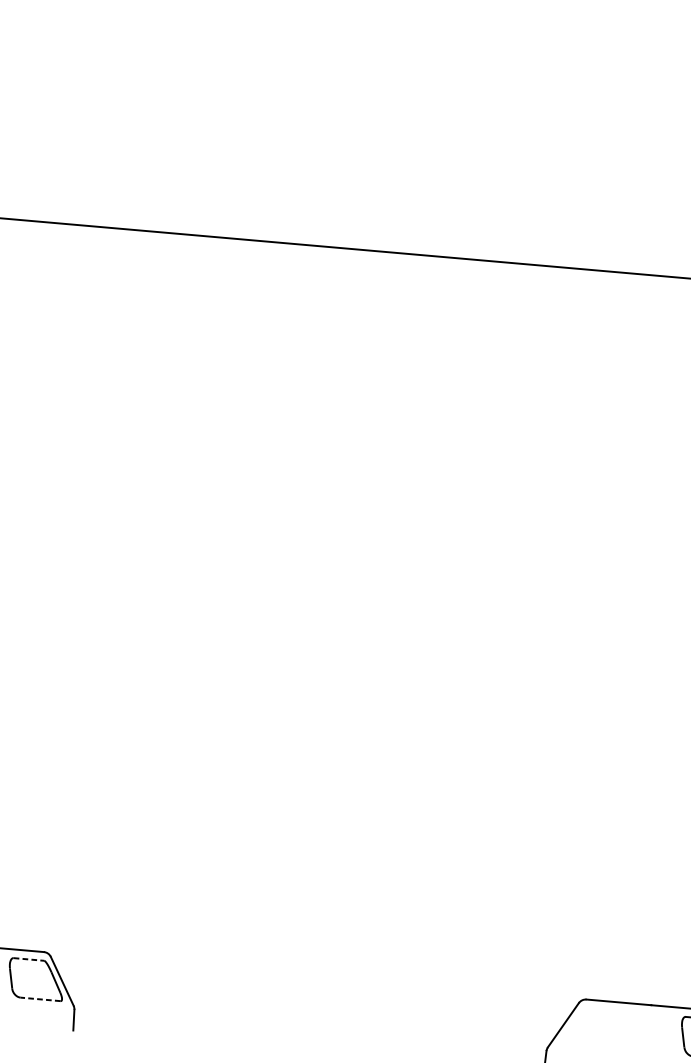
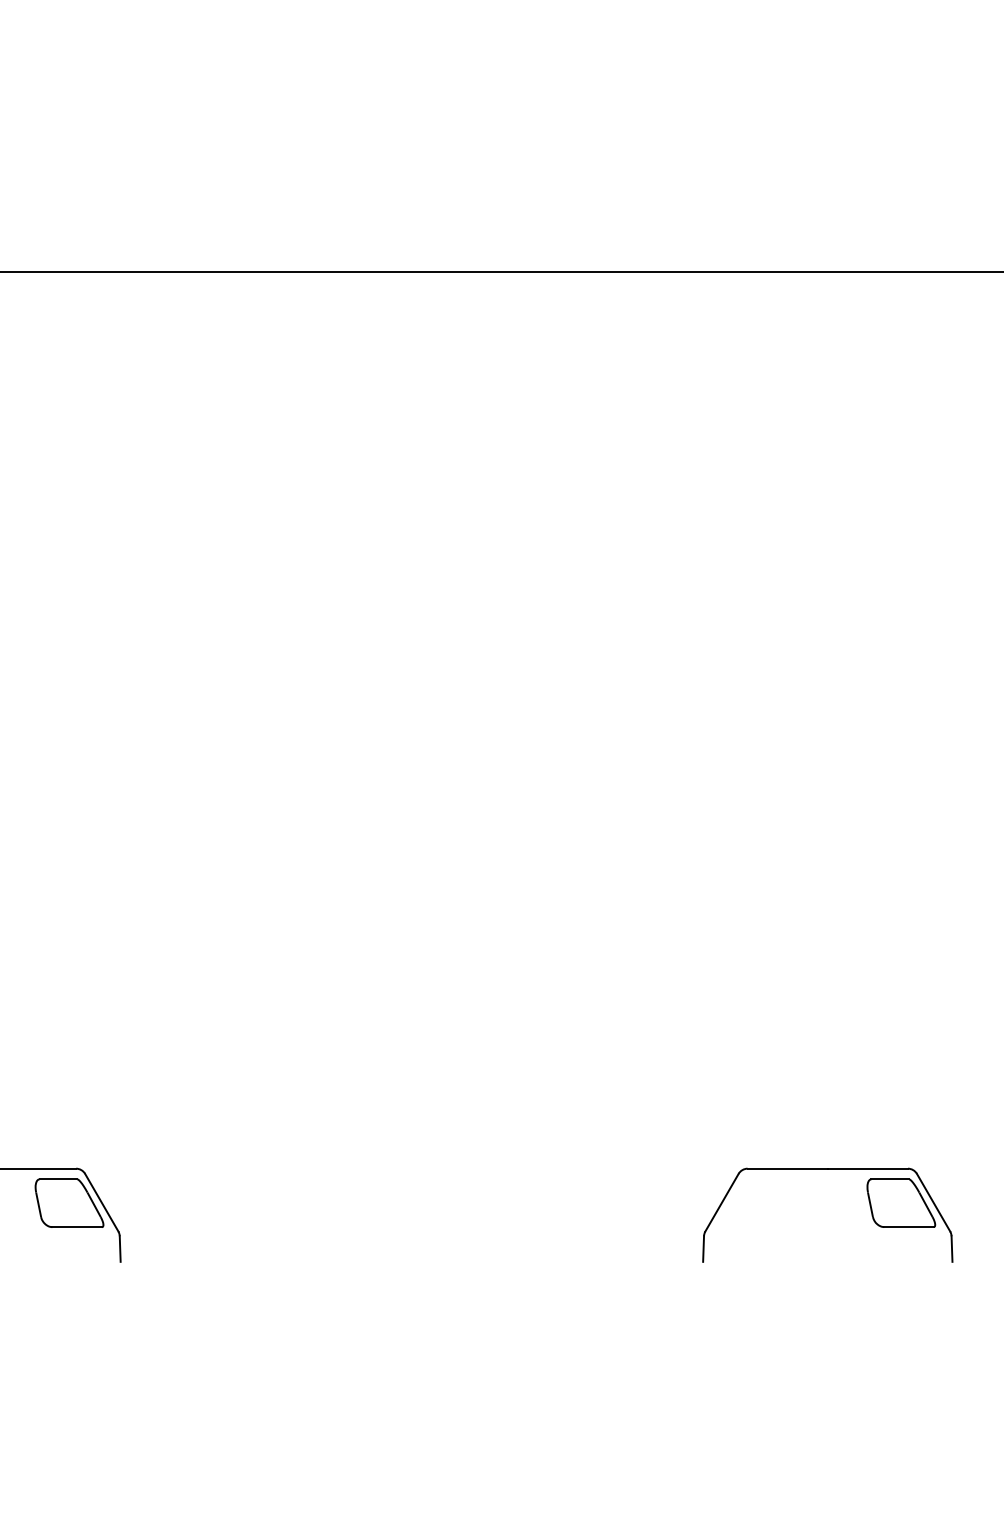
line: (28, 959) -> (58, 1179), dashed -> solid
line: (40, 999) -> (77, 1227), dashed -> solid

